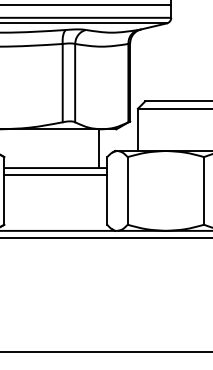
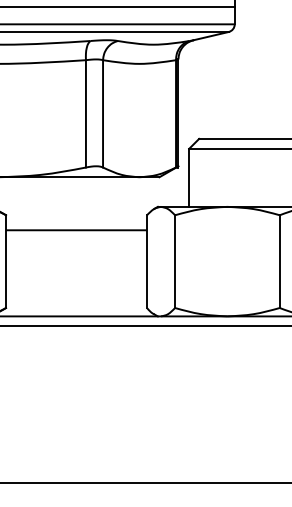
line: (98, 148) -> (135, 203), removed
line: (55, 175) -> (76, 240), removed

